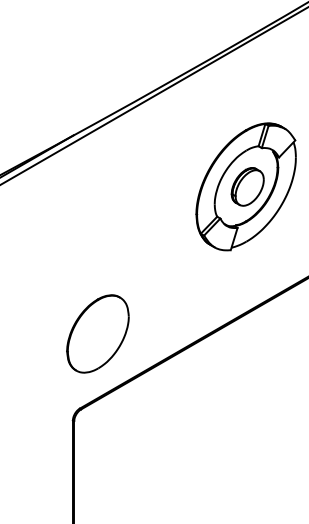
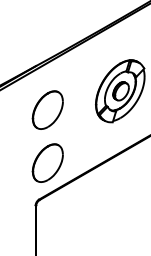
part: (97, 224) -> (47, 109), added

